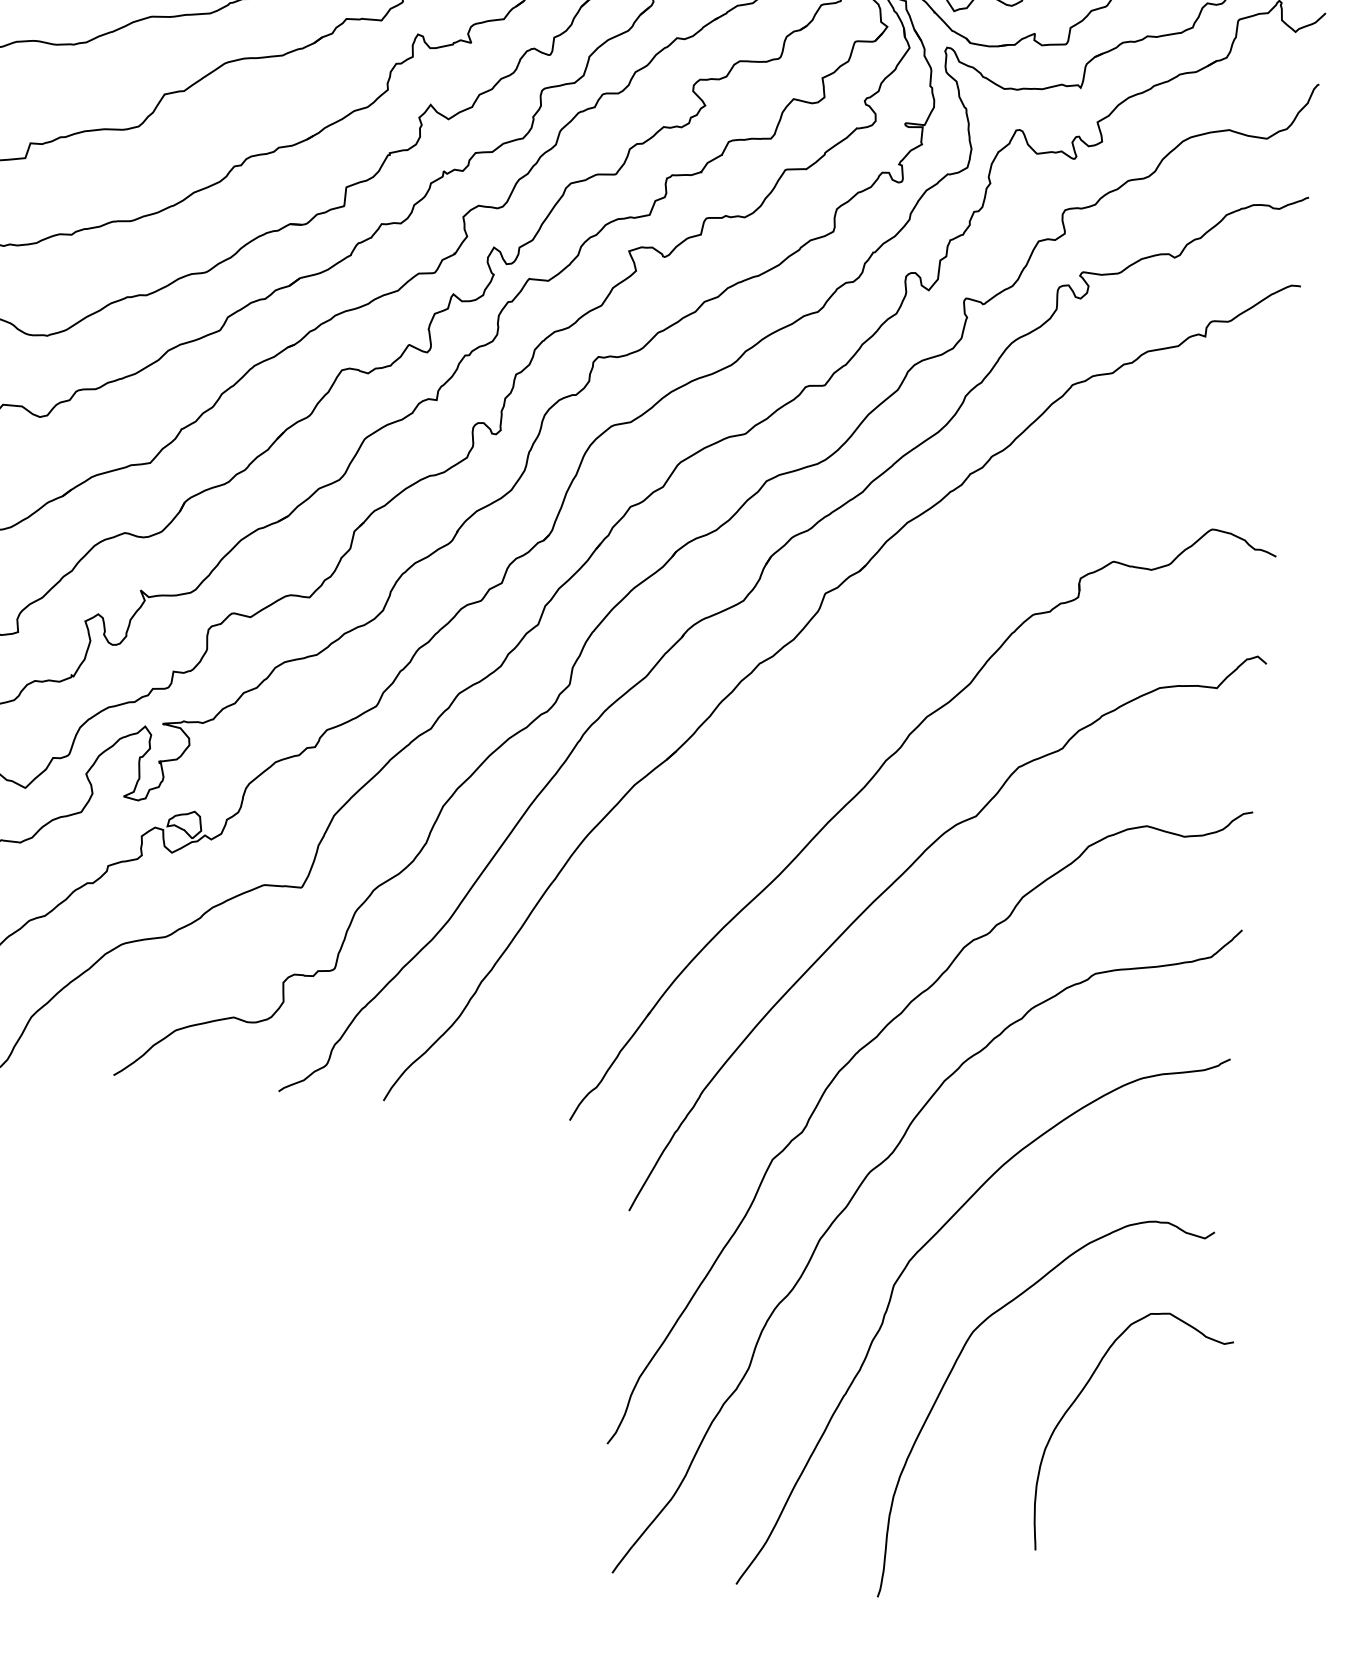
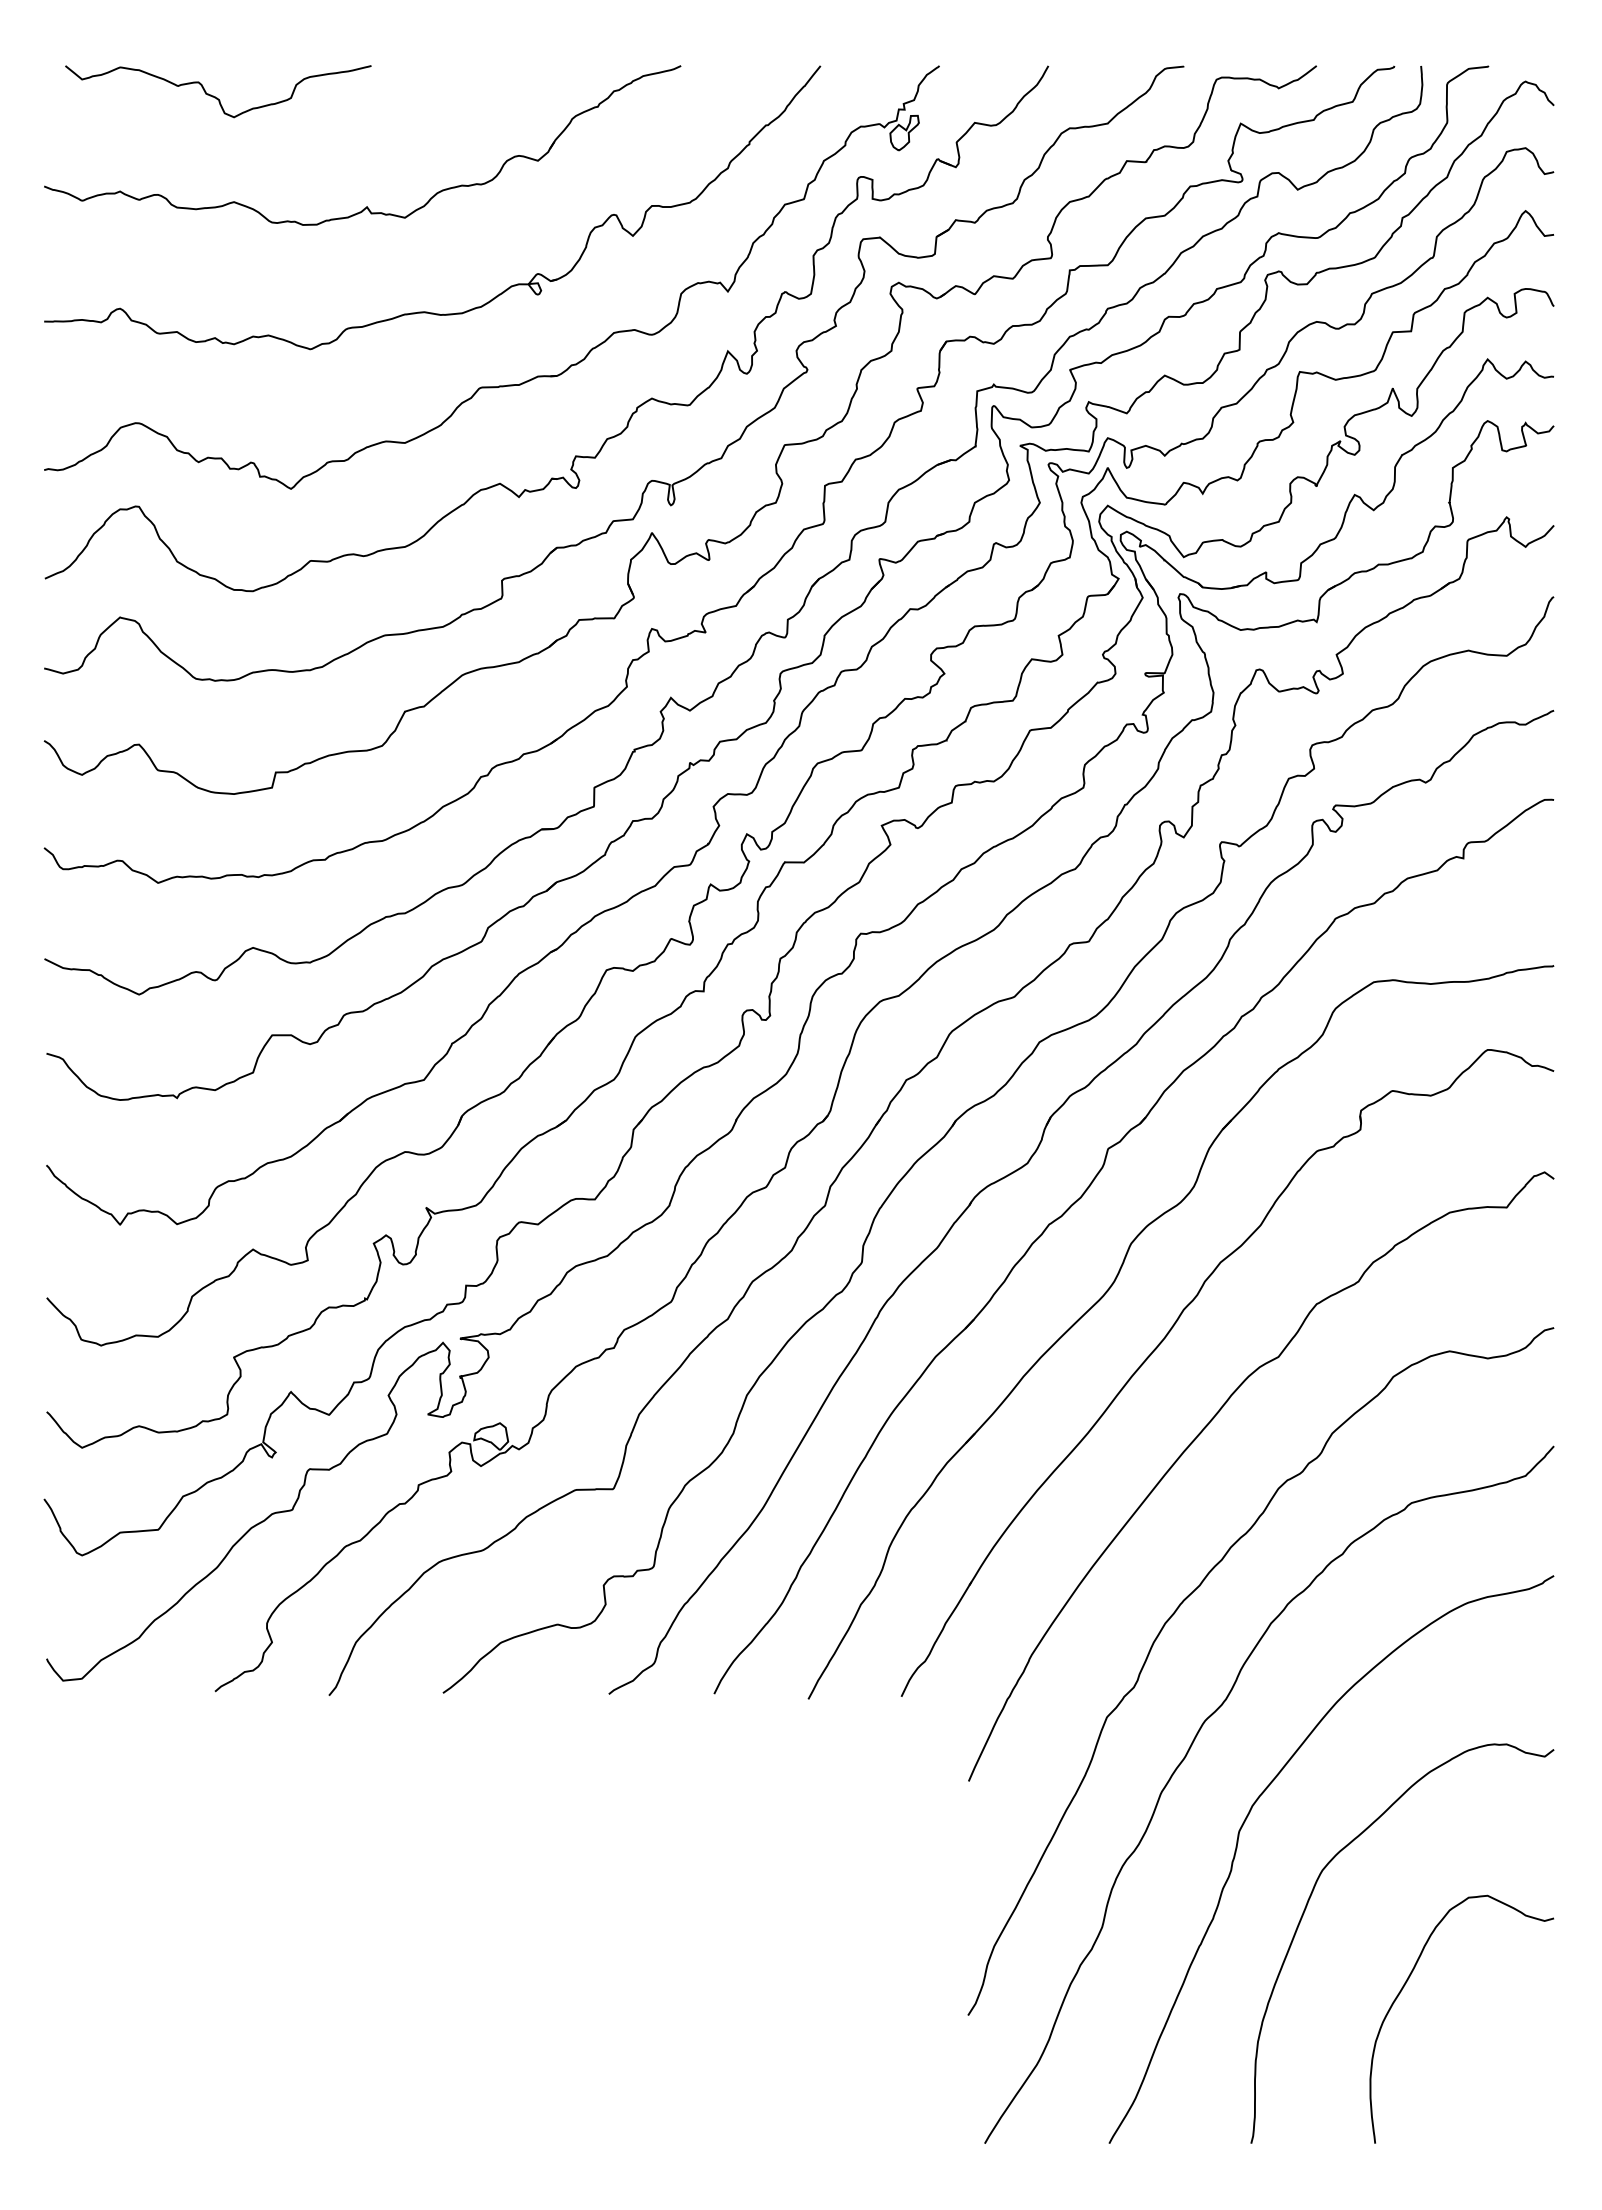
part: (819, 728) -> (1114, 1283), added
curve: (1079, 1395) -> (1405, 1985), moved

